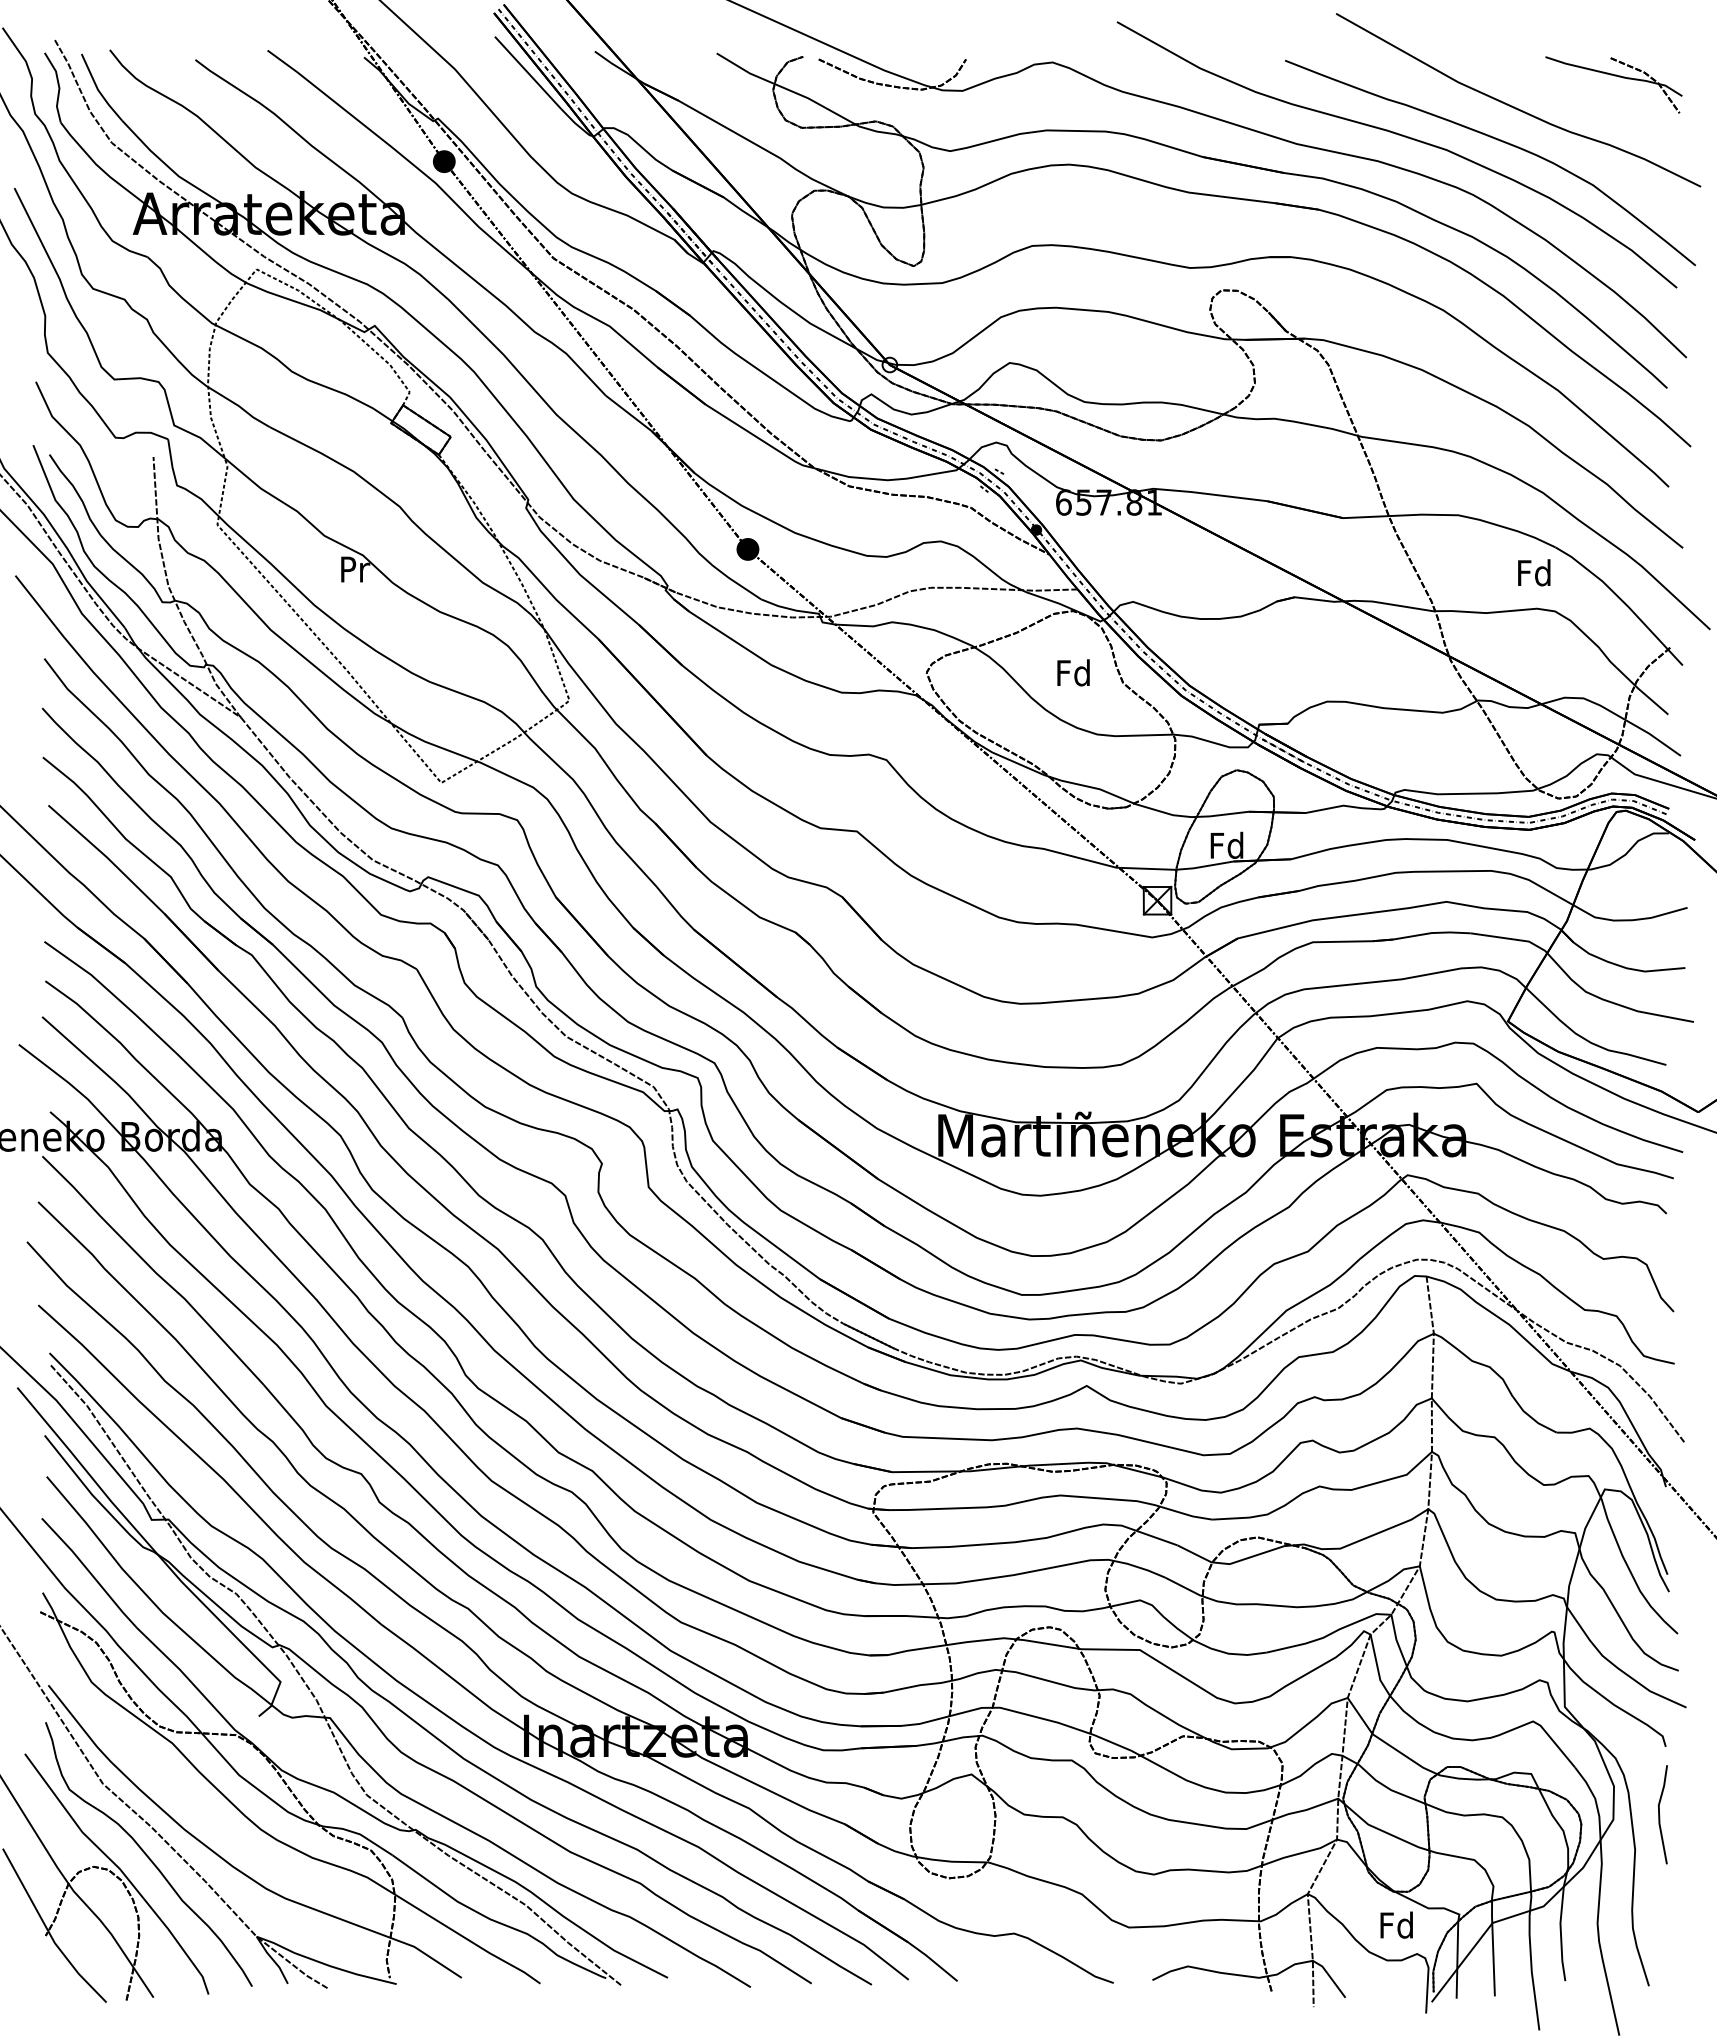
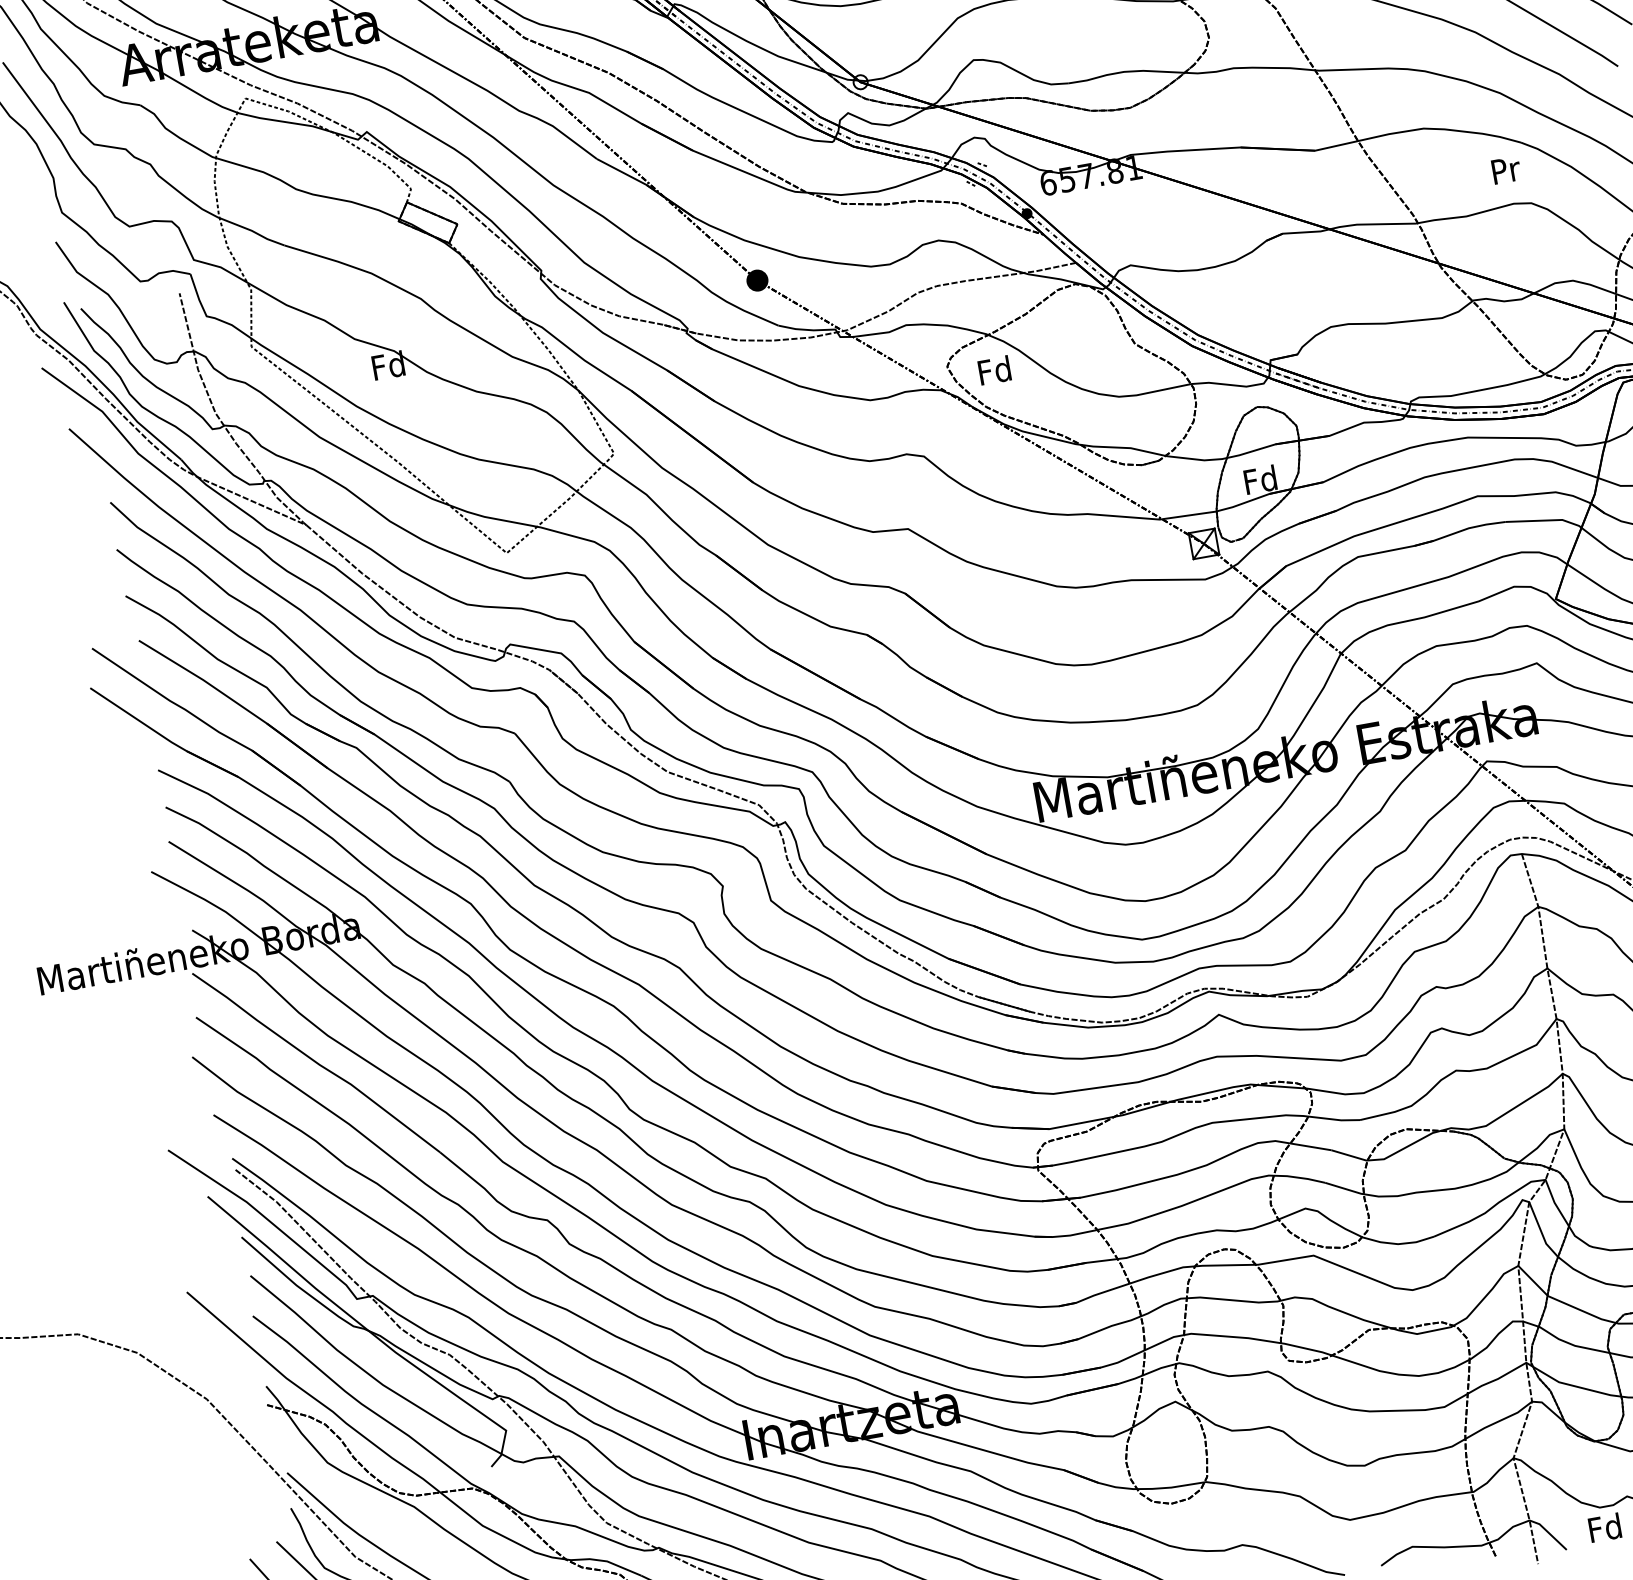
text: (354, 568) -> (388, 364), Pr -> Fd
text: (1534, 572) -> (1505, 169), Fd -> Pr
text: (1073, 672) -> (994, 370), moved
text: (1396, 1924) -> (1604, 1527), moved

